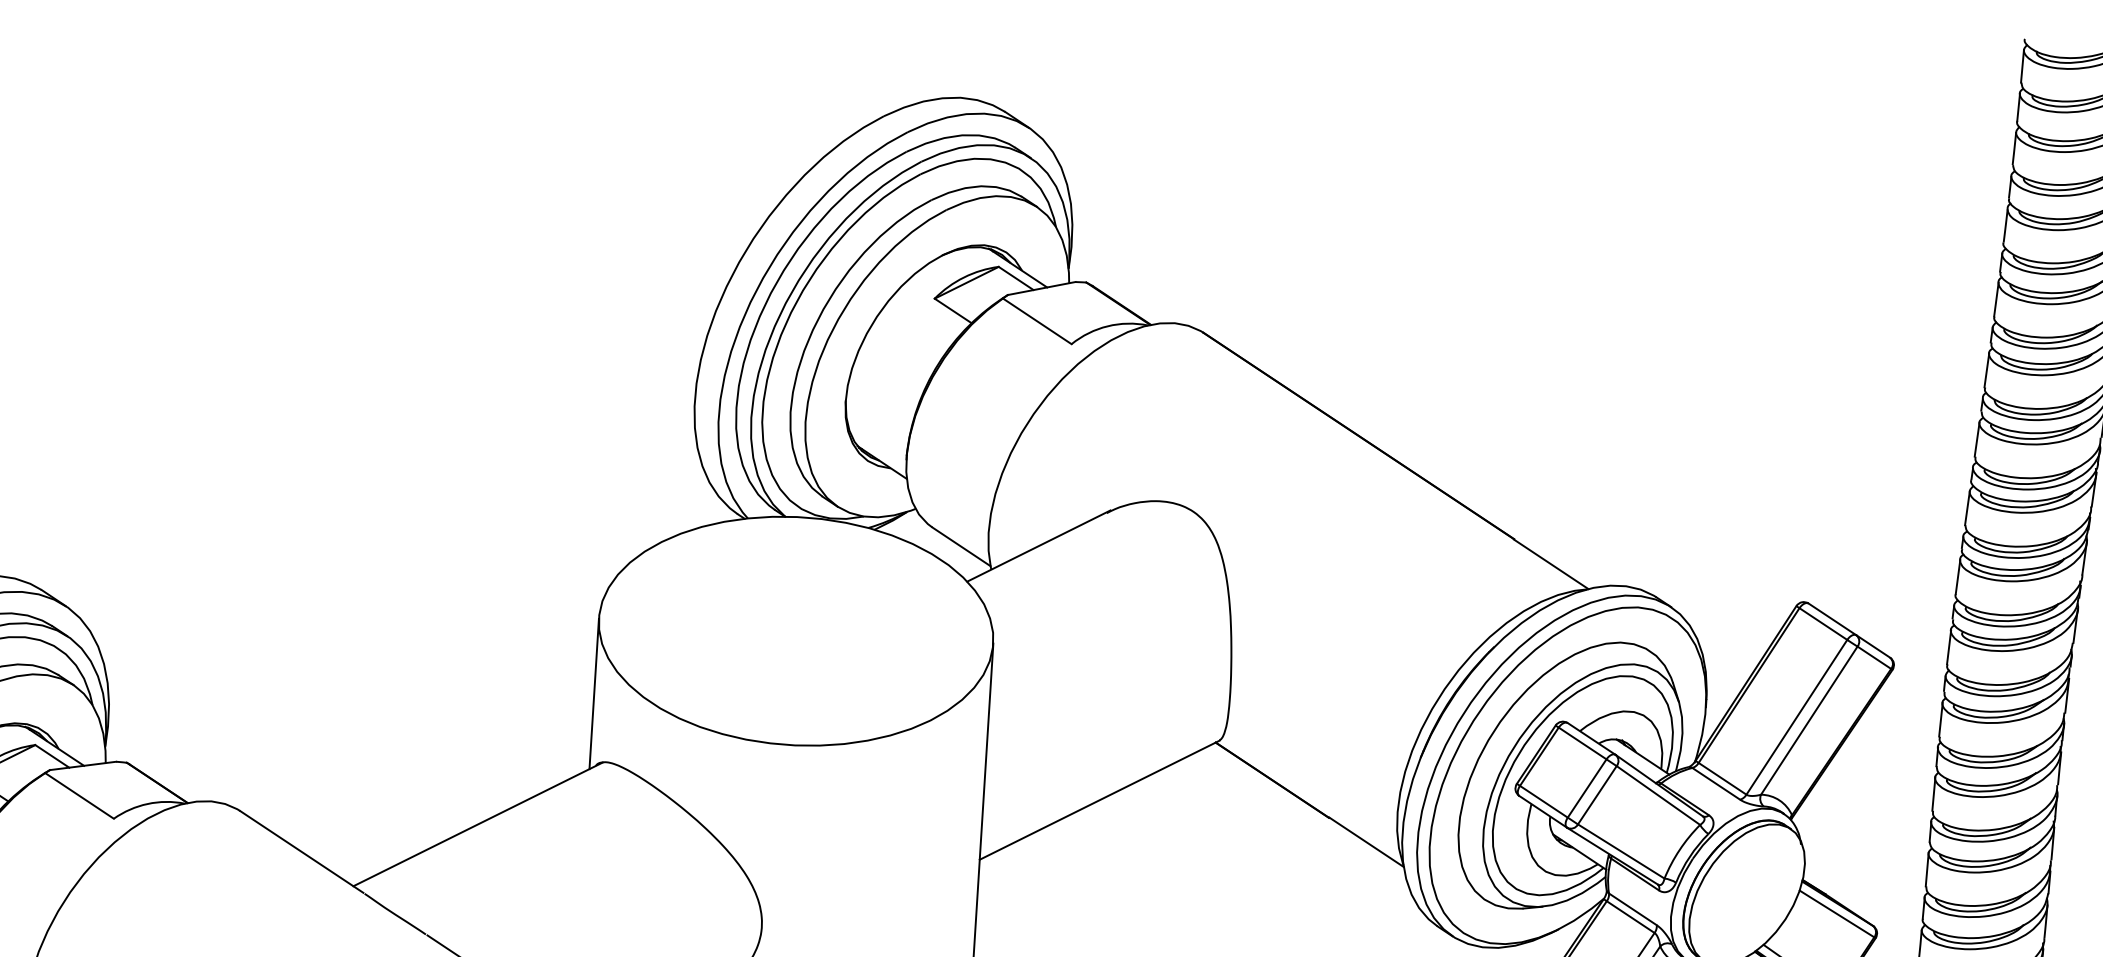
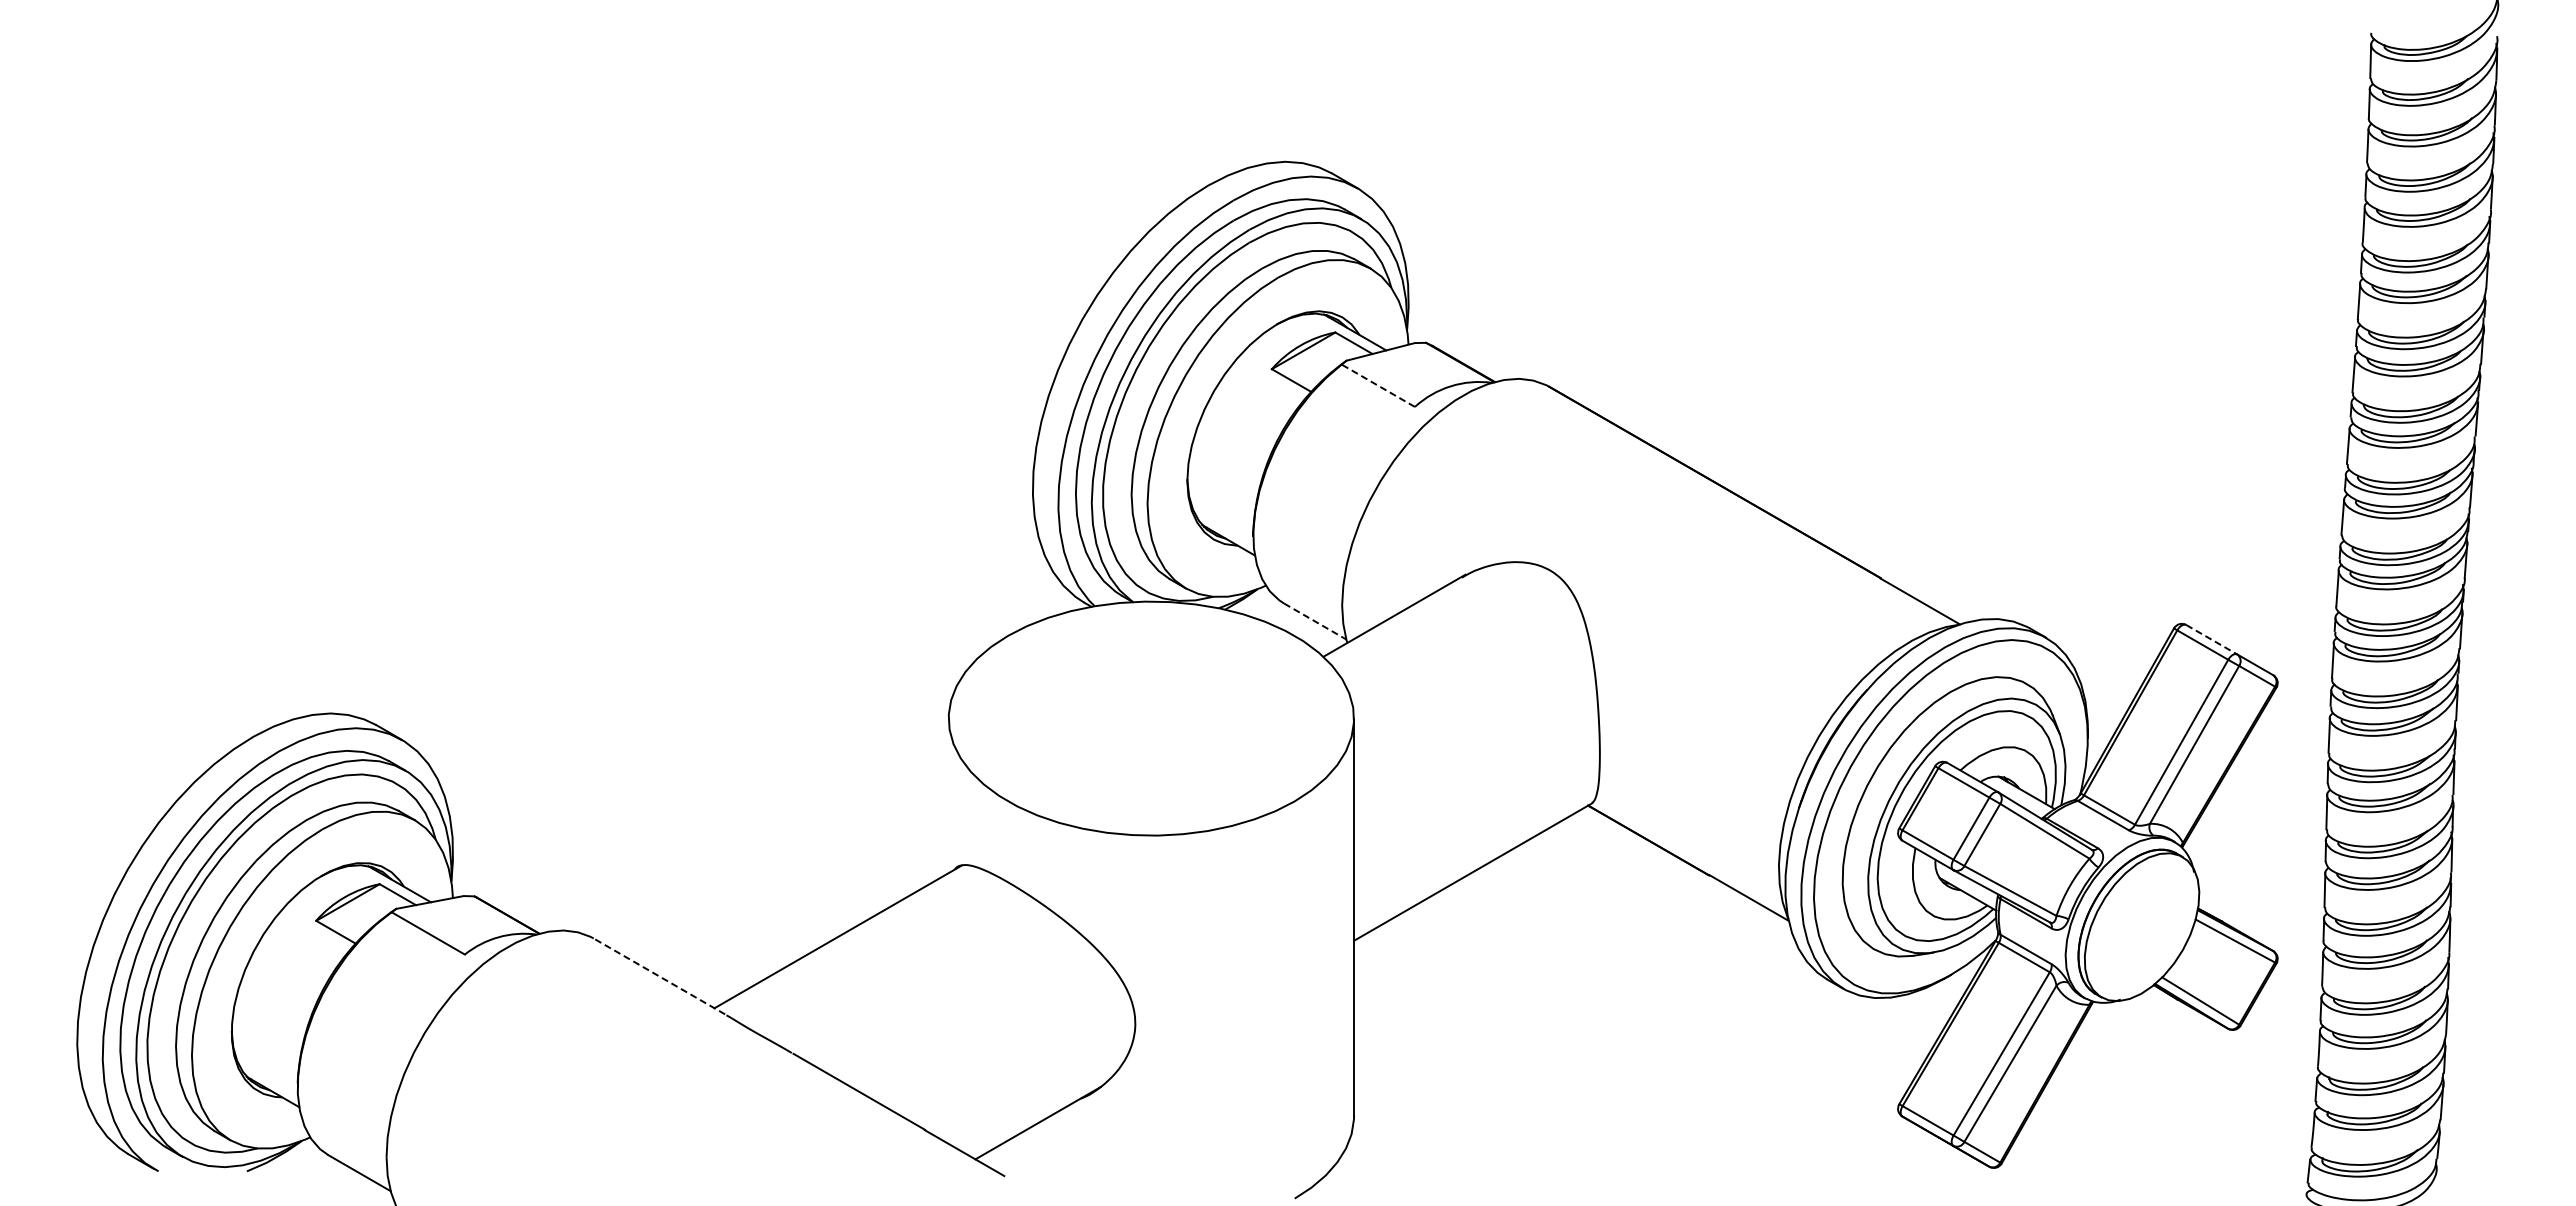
line: (1036, 321) -> (1377, 385), solid -> dashed
line: (961, 546) -> (1315, 621), solid -> dashed
line: (1833, 620) -> (2212, 640), solid -> dashed
line: (594, 693) -> (948, 795), removed
line: (301, 851) -> (659, 976), solid -> dashed

